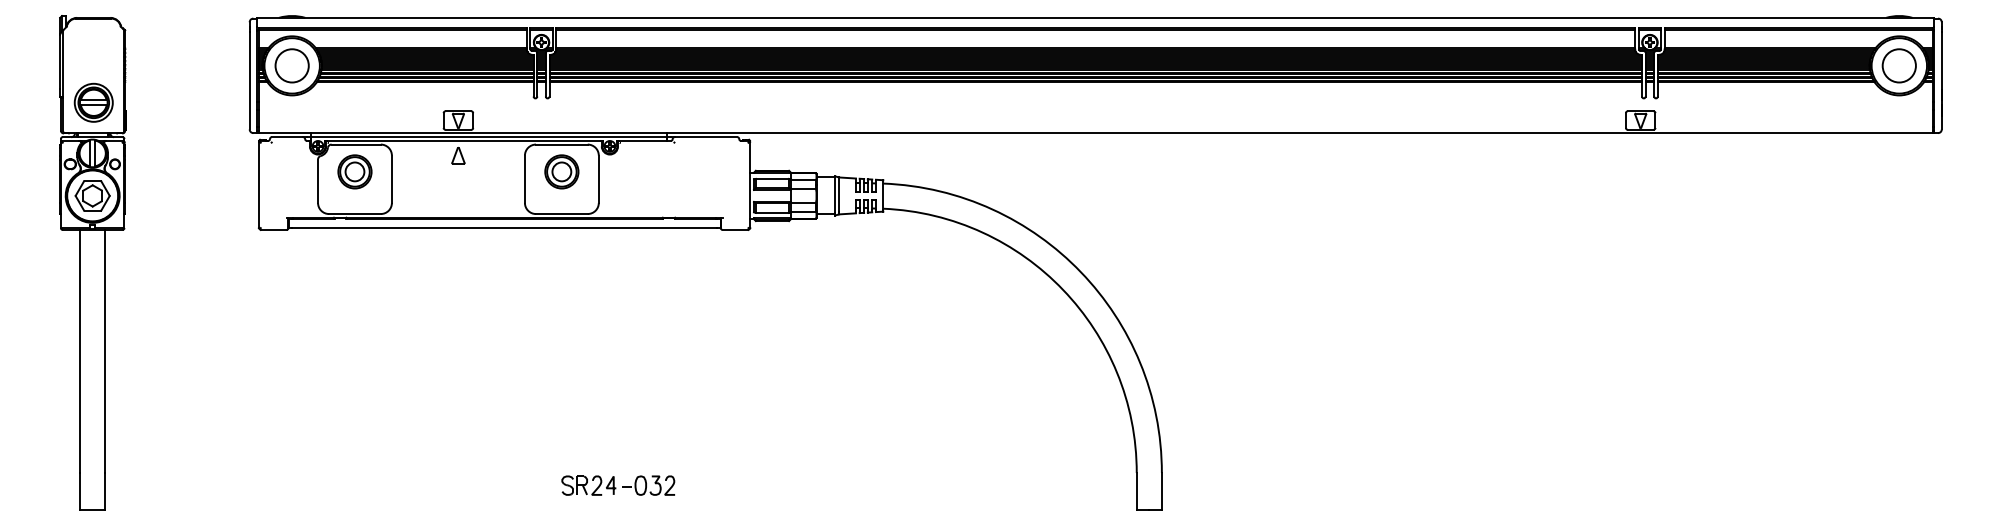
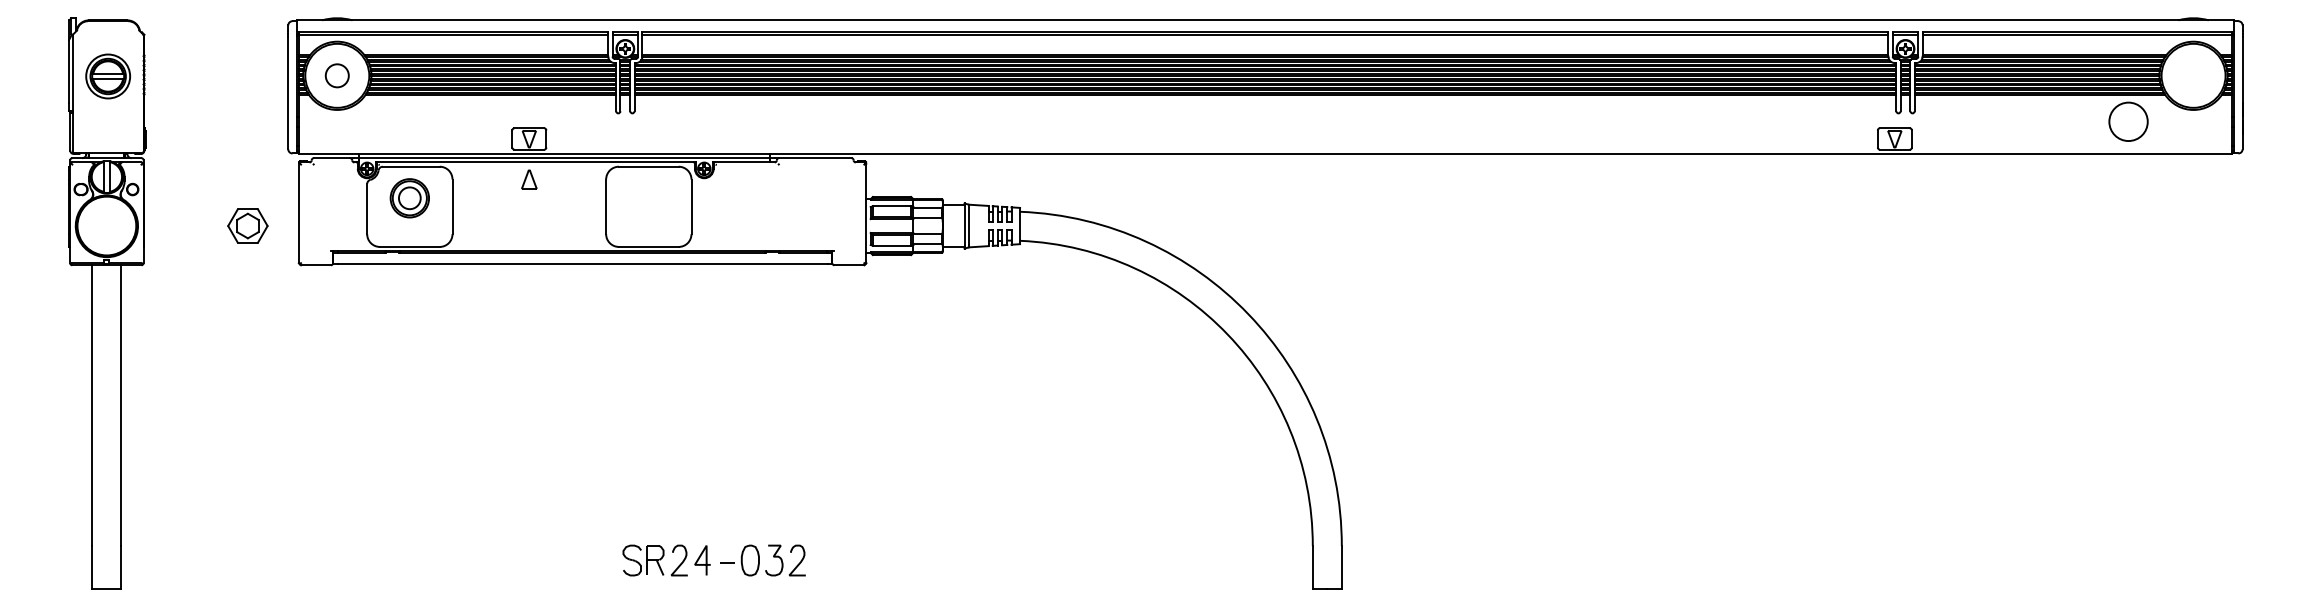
circle: (292, 65) -> (337, 75), size x0.6
circle: (1899, 65) -> (2128, 121), moved
part: (93, 102) -> (107, 76), moved
part: (561, 172) -> (648, 198), removed
part: (92, 195) -> (247, 225), moved
part: (617, 485) -> (713, 560), size x1.4

